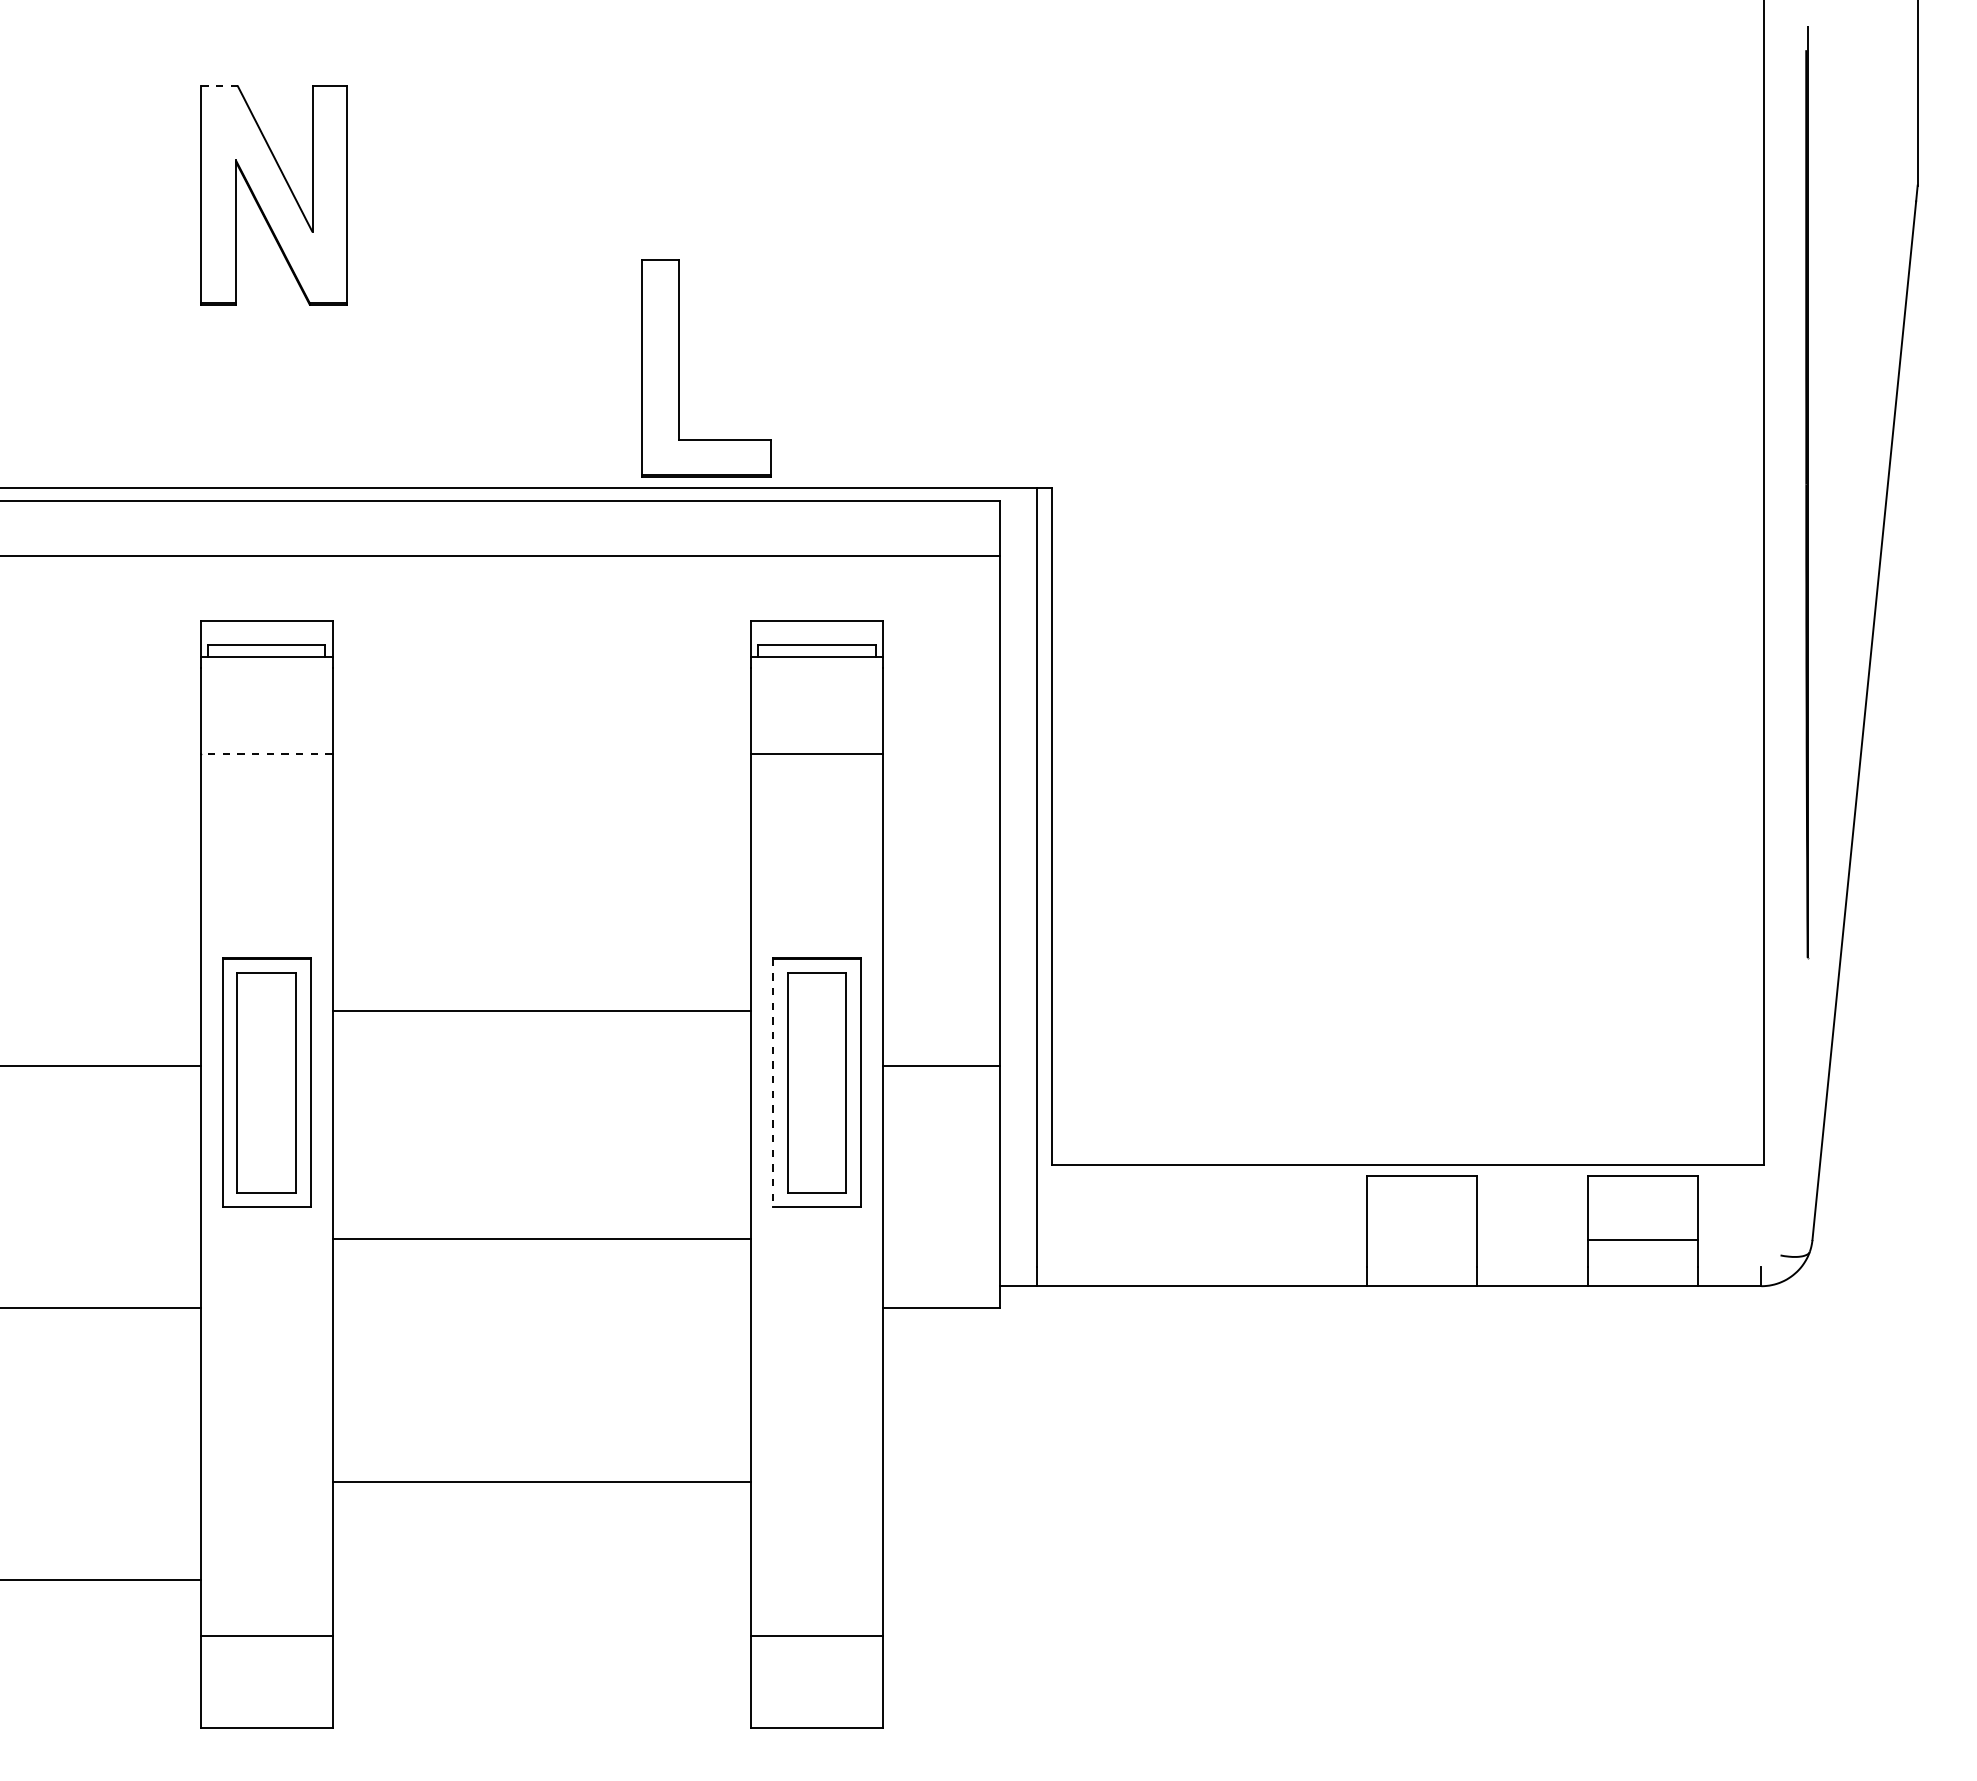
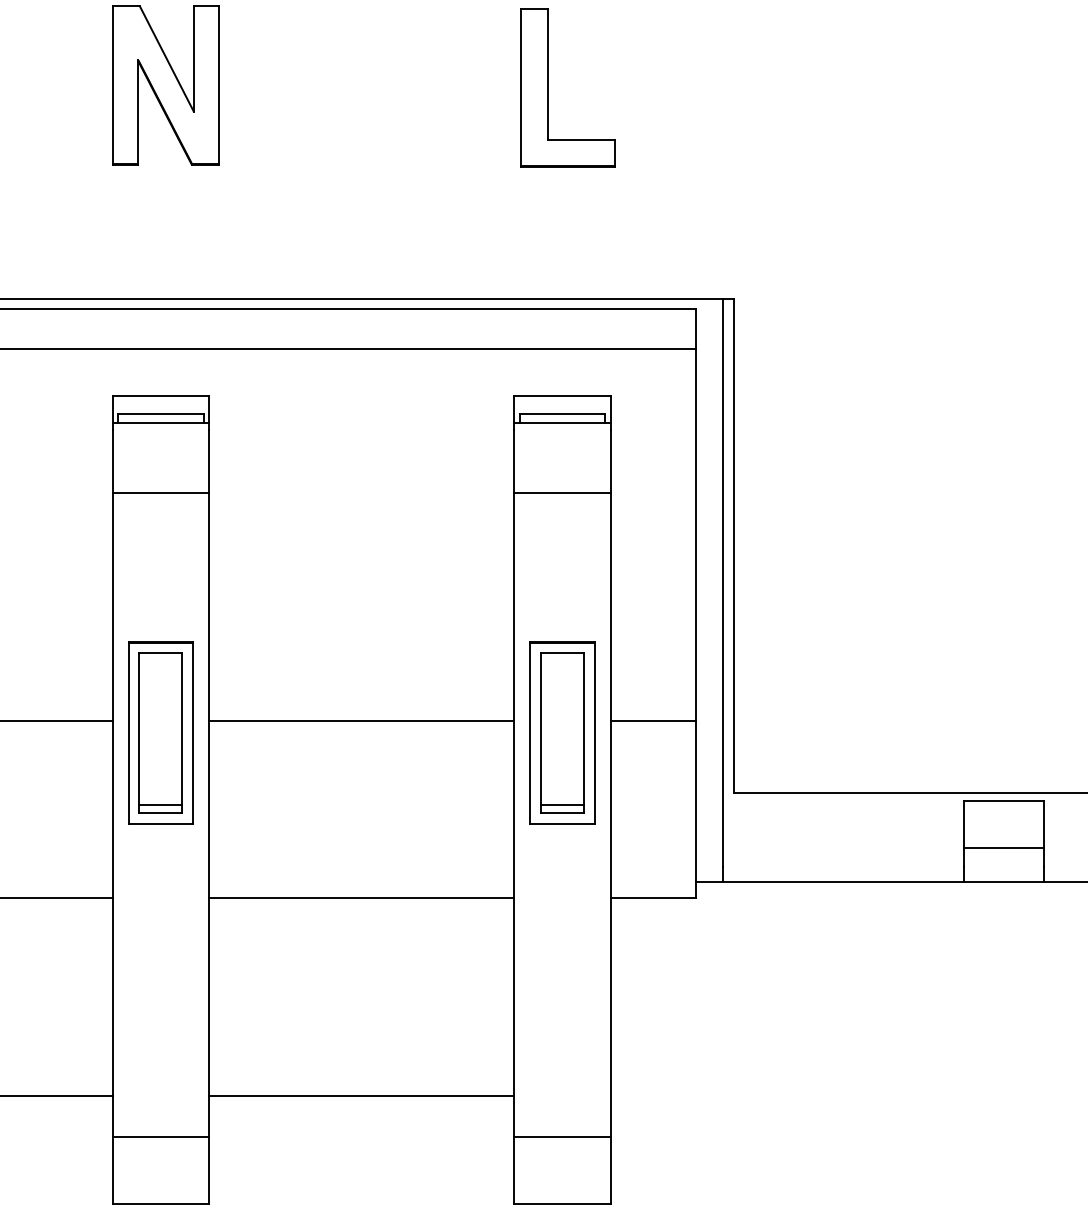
line: (219, 85) -> (126, 5), dashed -> solid
part: (679, 368) -> (548, 87), moved
line: (266, 753) -> (160, 492), dashed -> solid
line: (541, 1011) -> (361, 721), moved
line: (773, 1083) -> (530, 733), dashed -> solid
line: (266, 1181) -> (160, 805), added
line: (816, 1181) -> (561, 805), added
line: (541, 1239) -> (361, 897), moved
line: (1422, 1239) -> (1004, 847), added
line: (541, 1482) -> (361, 1096), moved

